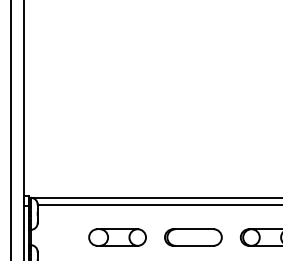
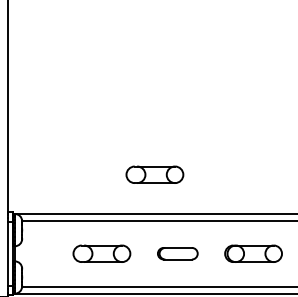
part: (170, 158) -> (154, 174), added
part: (193, 237) -> (177, 253), size x0.7

